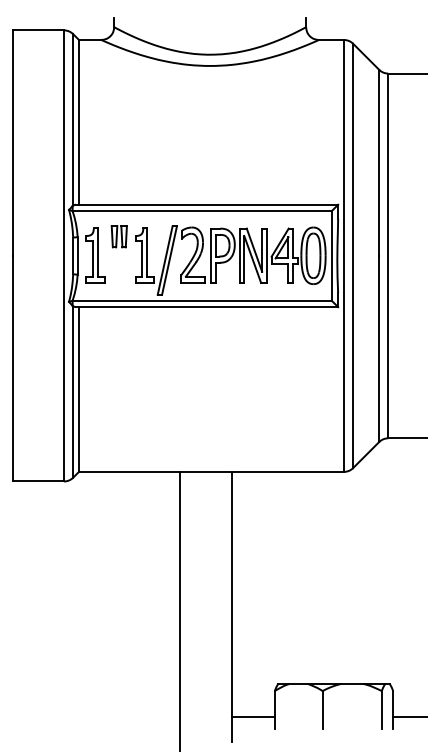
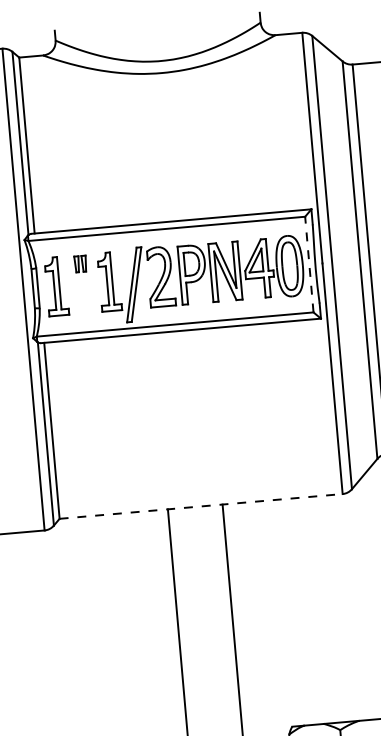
part: (118, 236) -> (79, 263), size x0.7
line: (331, 255) -> (309, 264), solid -> dashed
line: (211, 471) -> (201, 506), solid -> dashed

